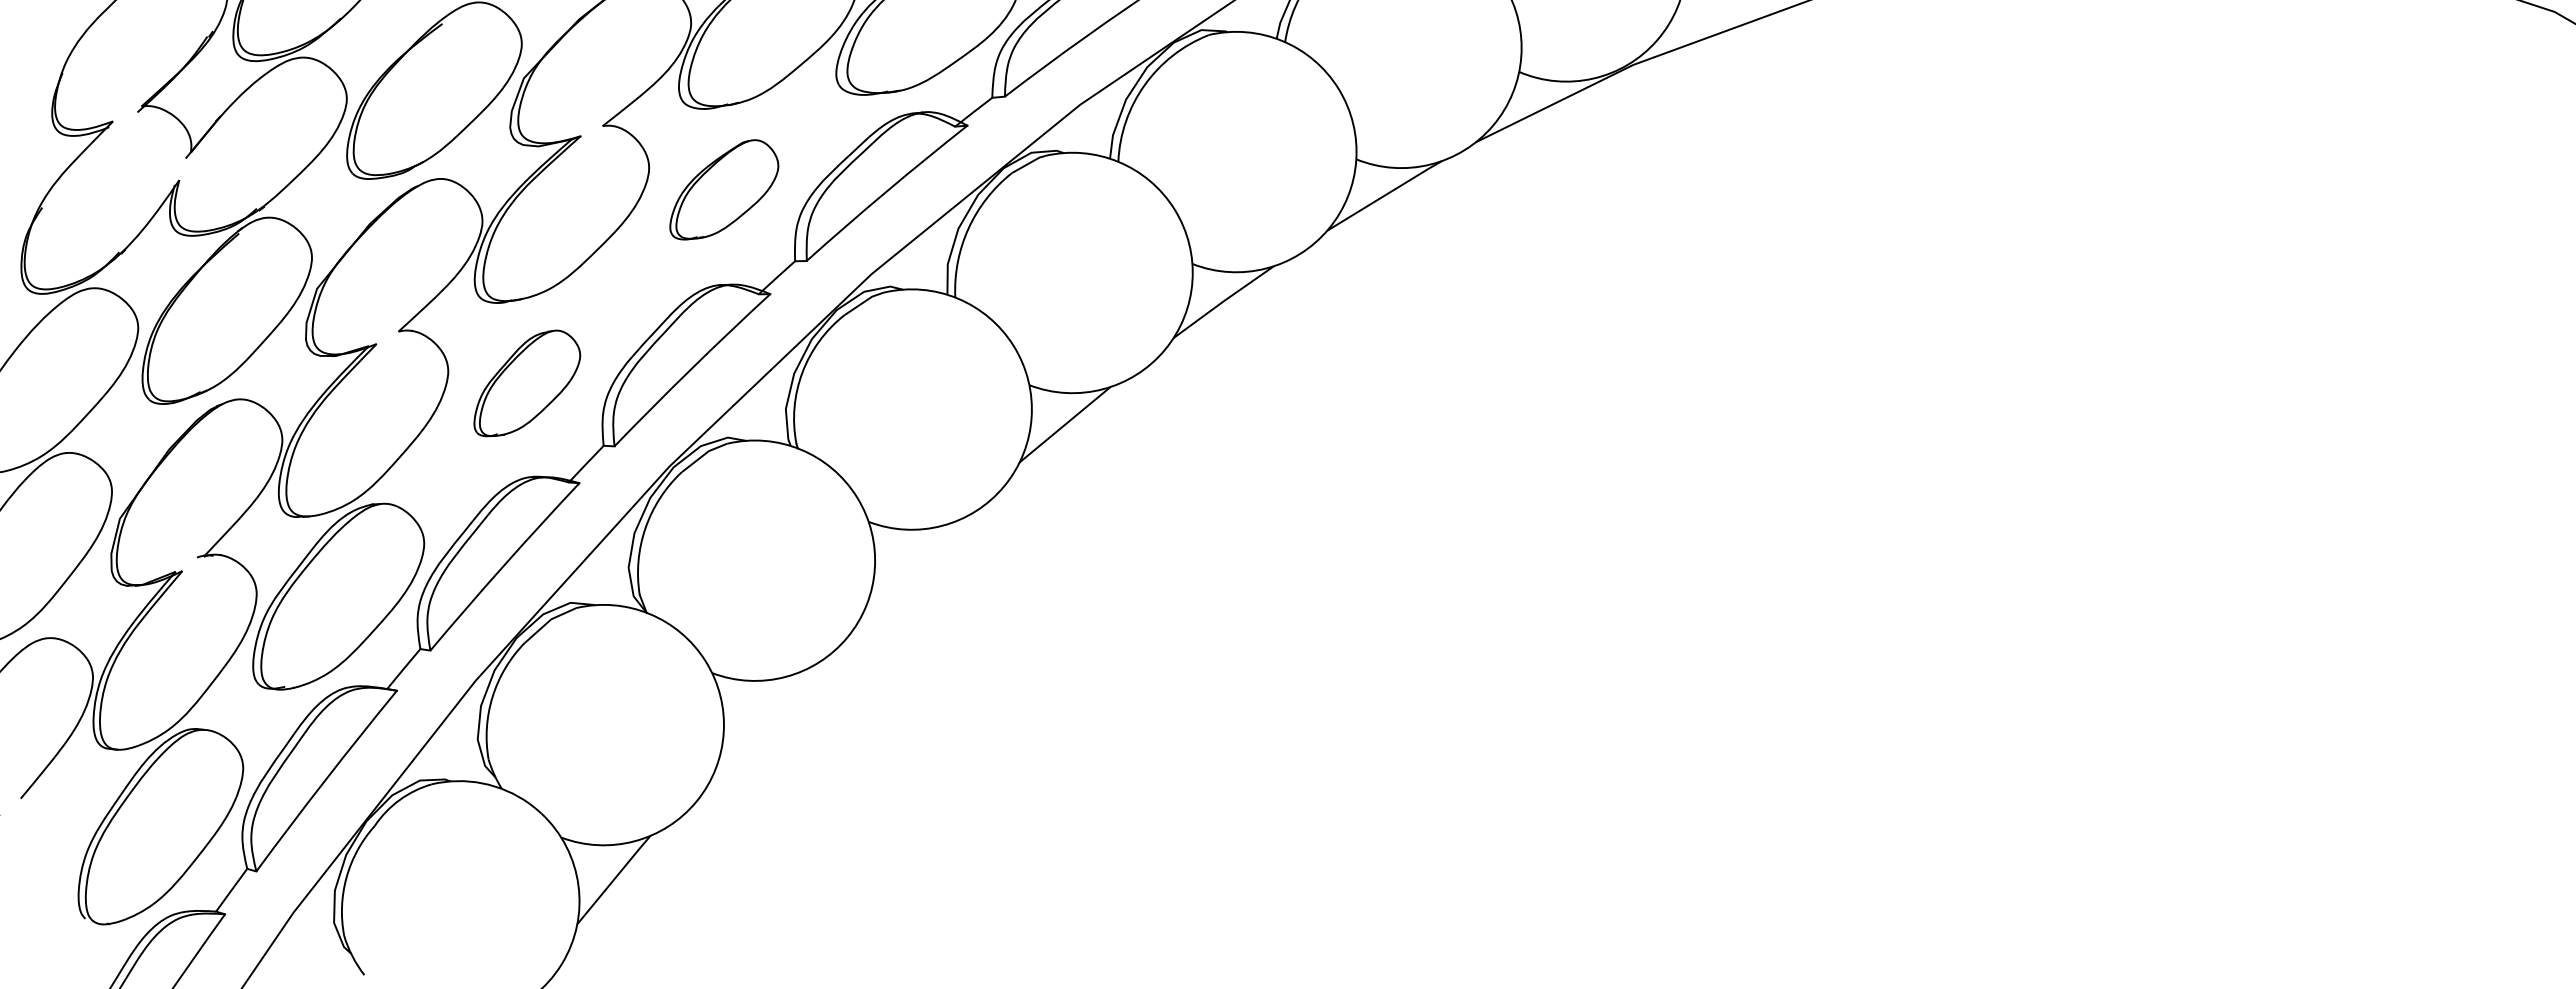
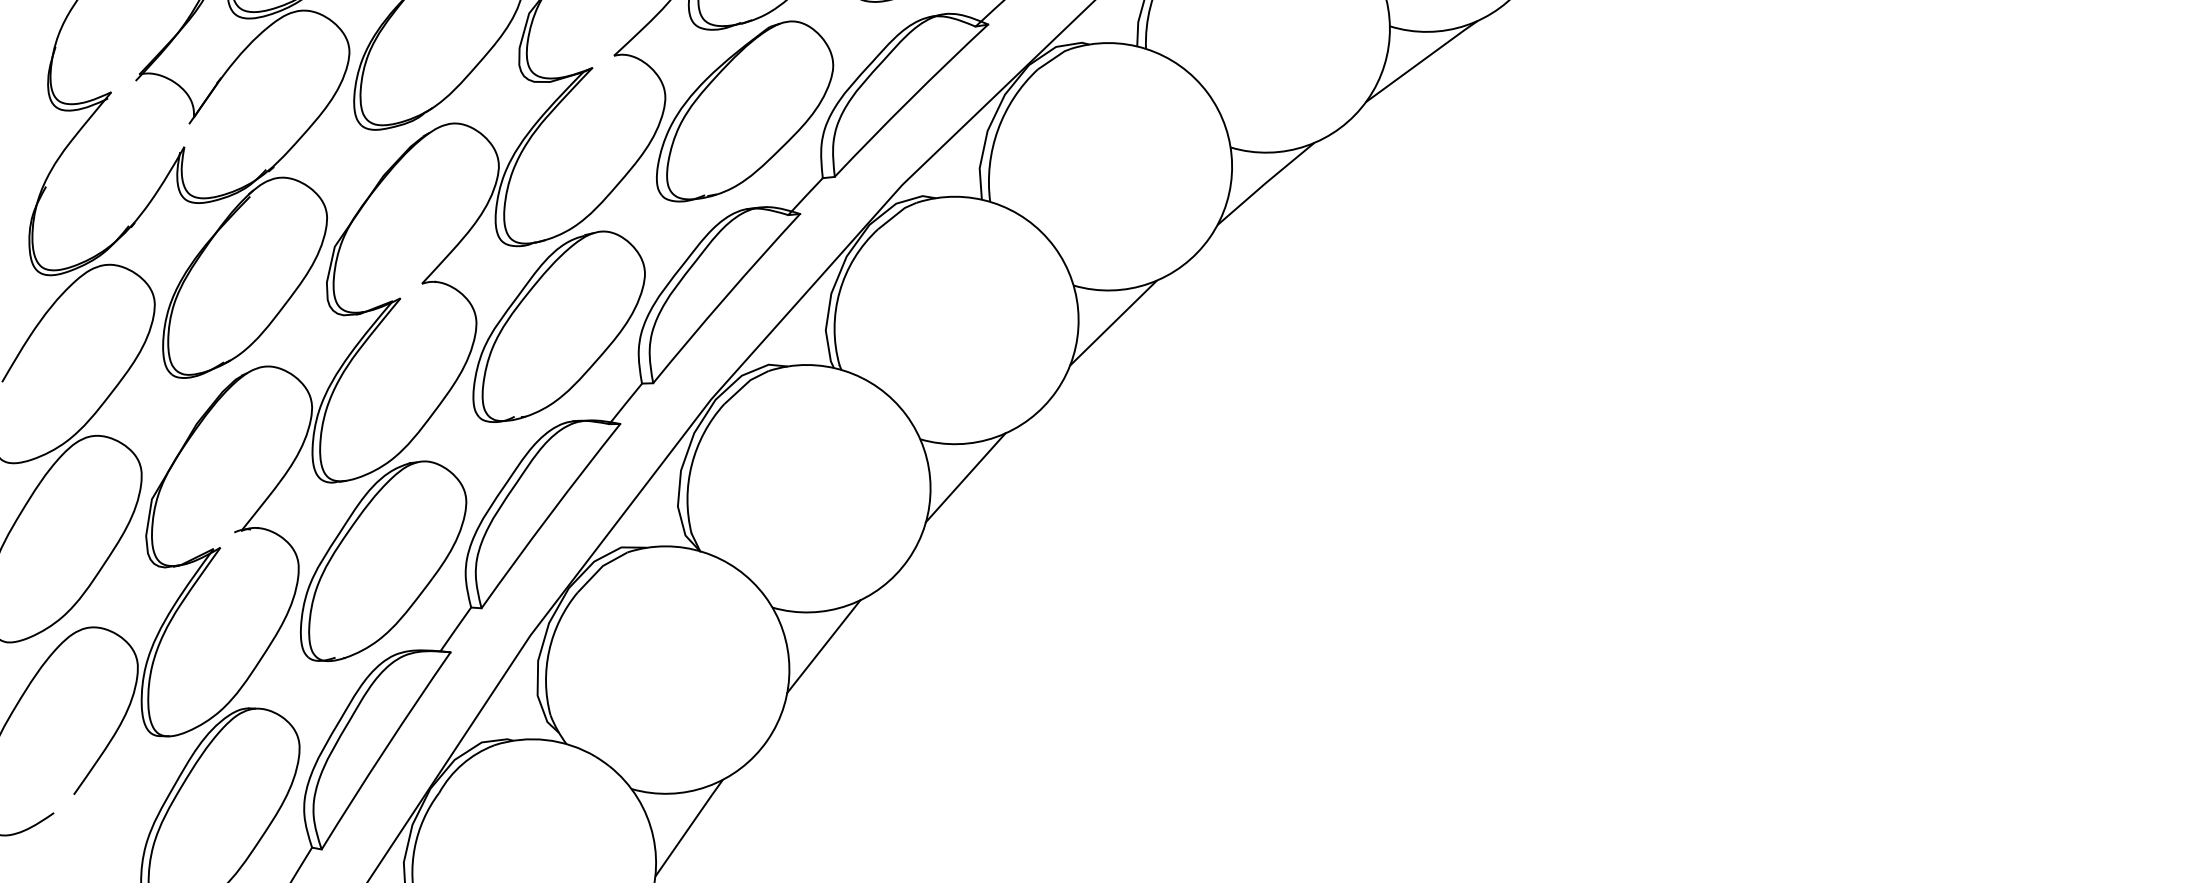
part: (724, 189) -> (744, 110), size x1.67
part: (527, 383) -> (558, 326), size x1.67
line: (909, 562) -> (965, 477), added
line: (758, 714) -> (823, 646), added

